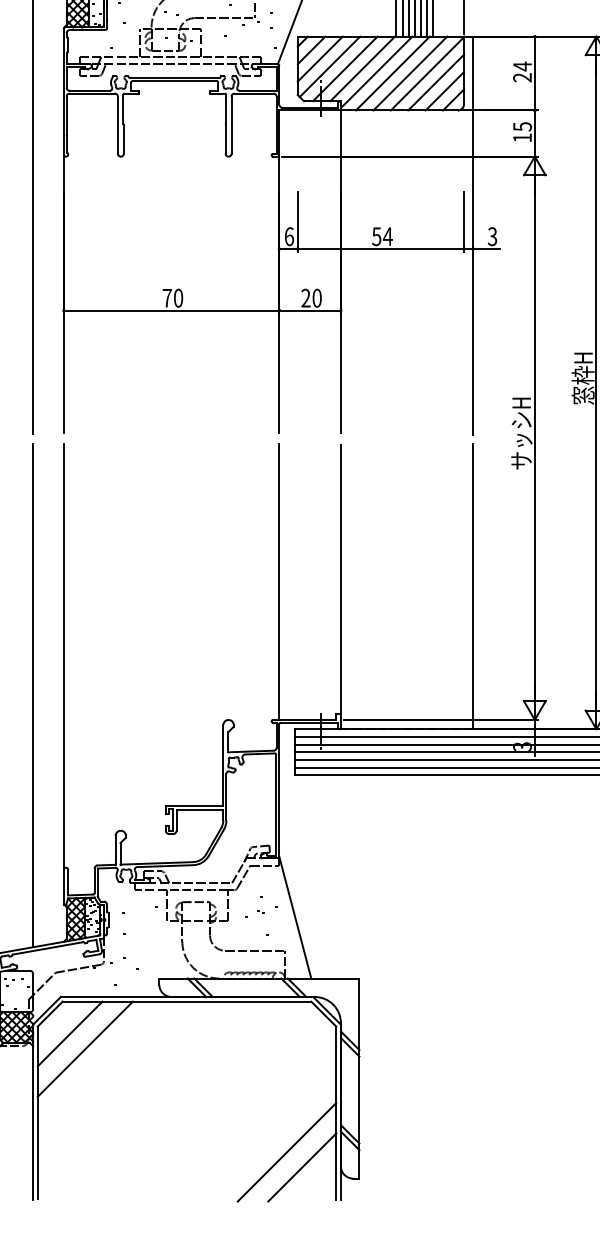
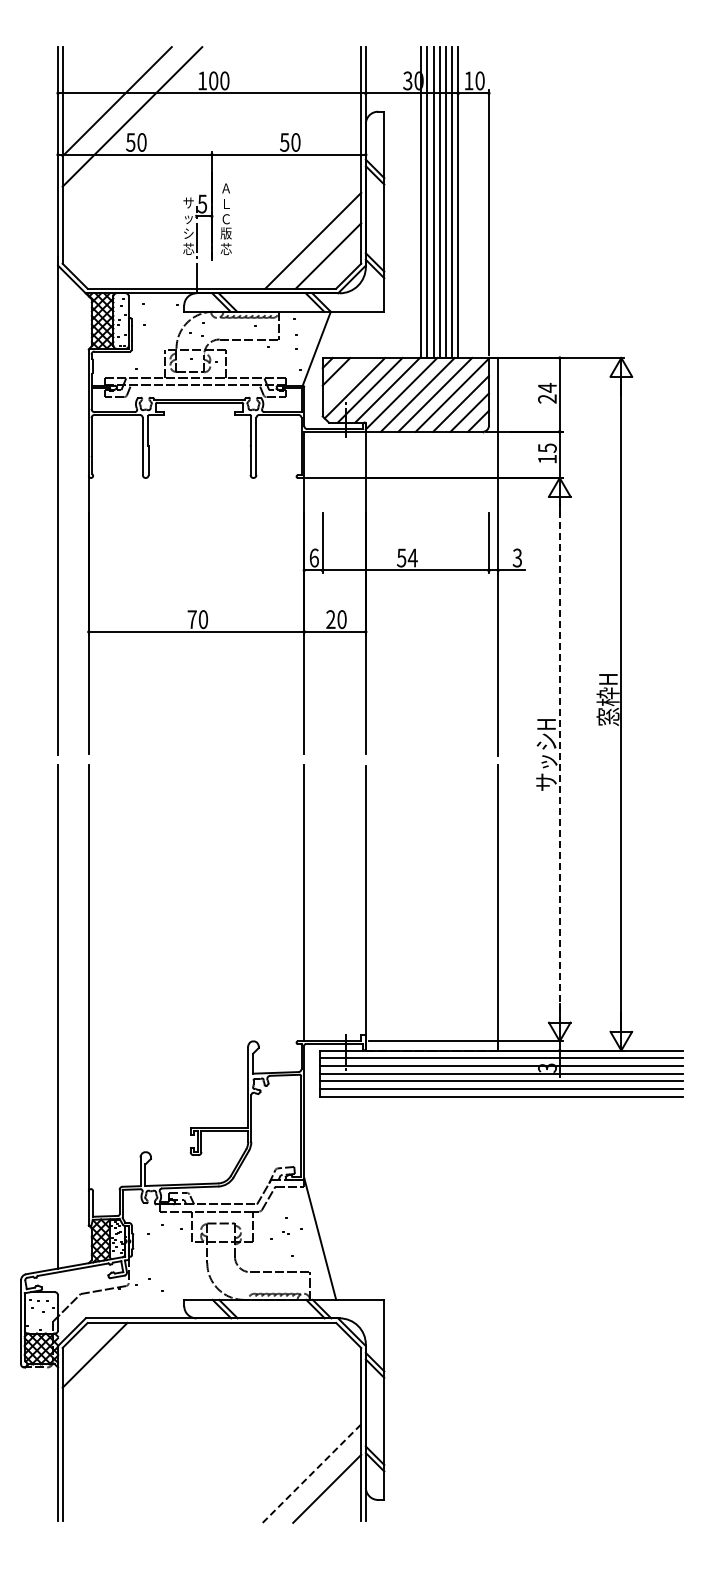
line: (319, 58) -> (344, 379), removed
line: (534, 439) -> (559, 760), solid -> dashed
line: (84, 1049) -> (109, 1370), removed
line: (286, 1152) -> (311, 1473), solid -> dashed

